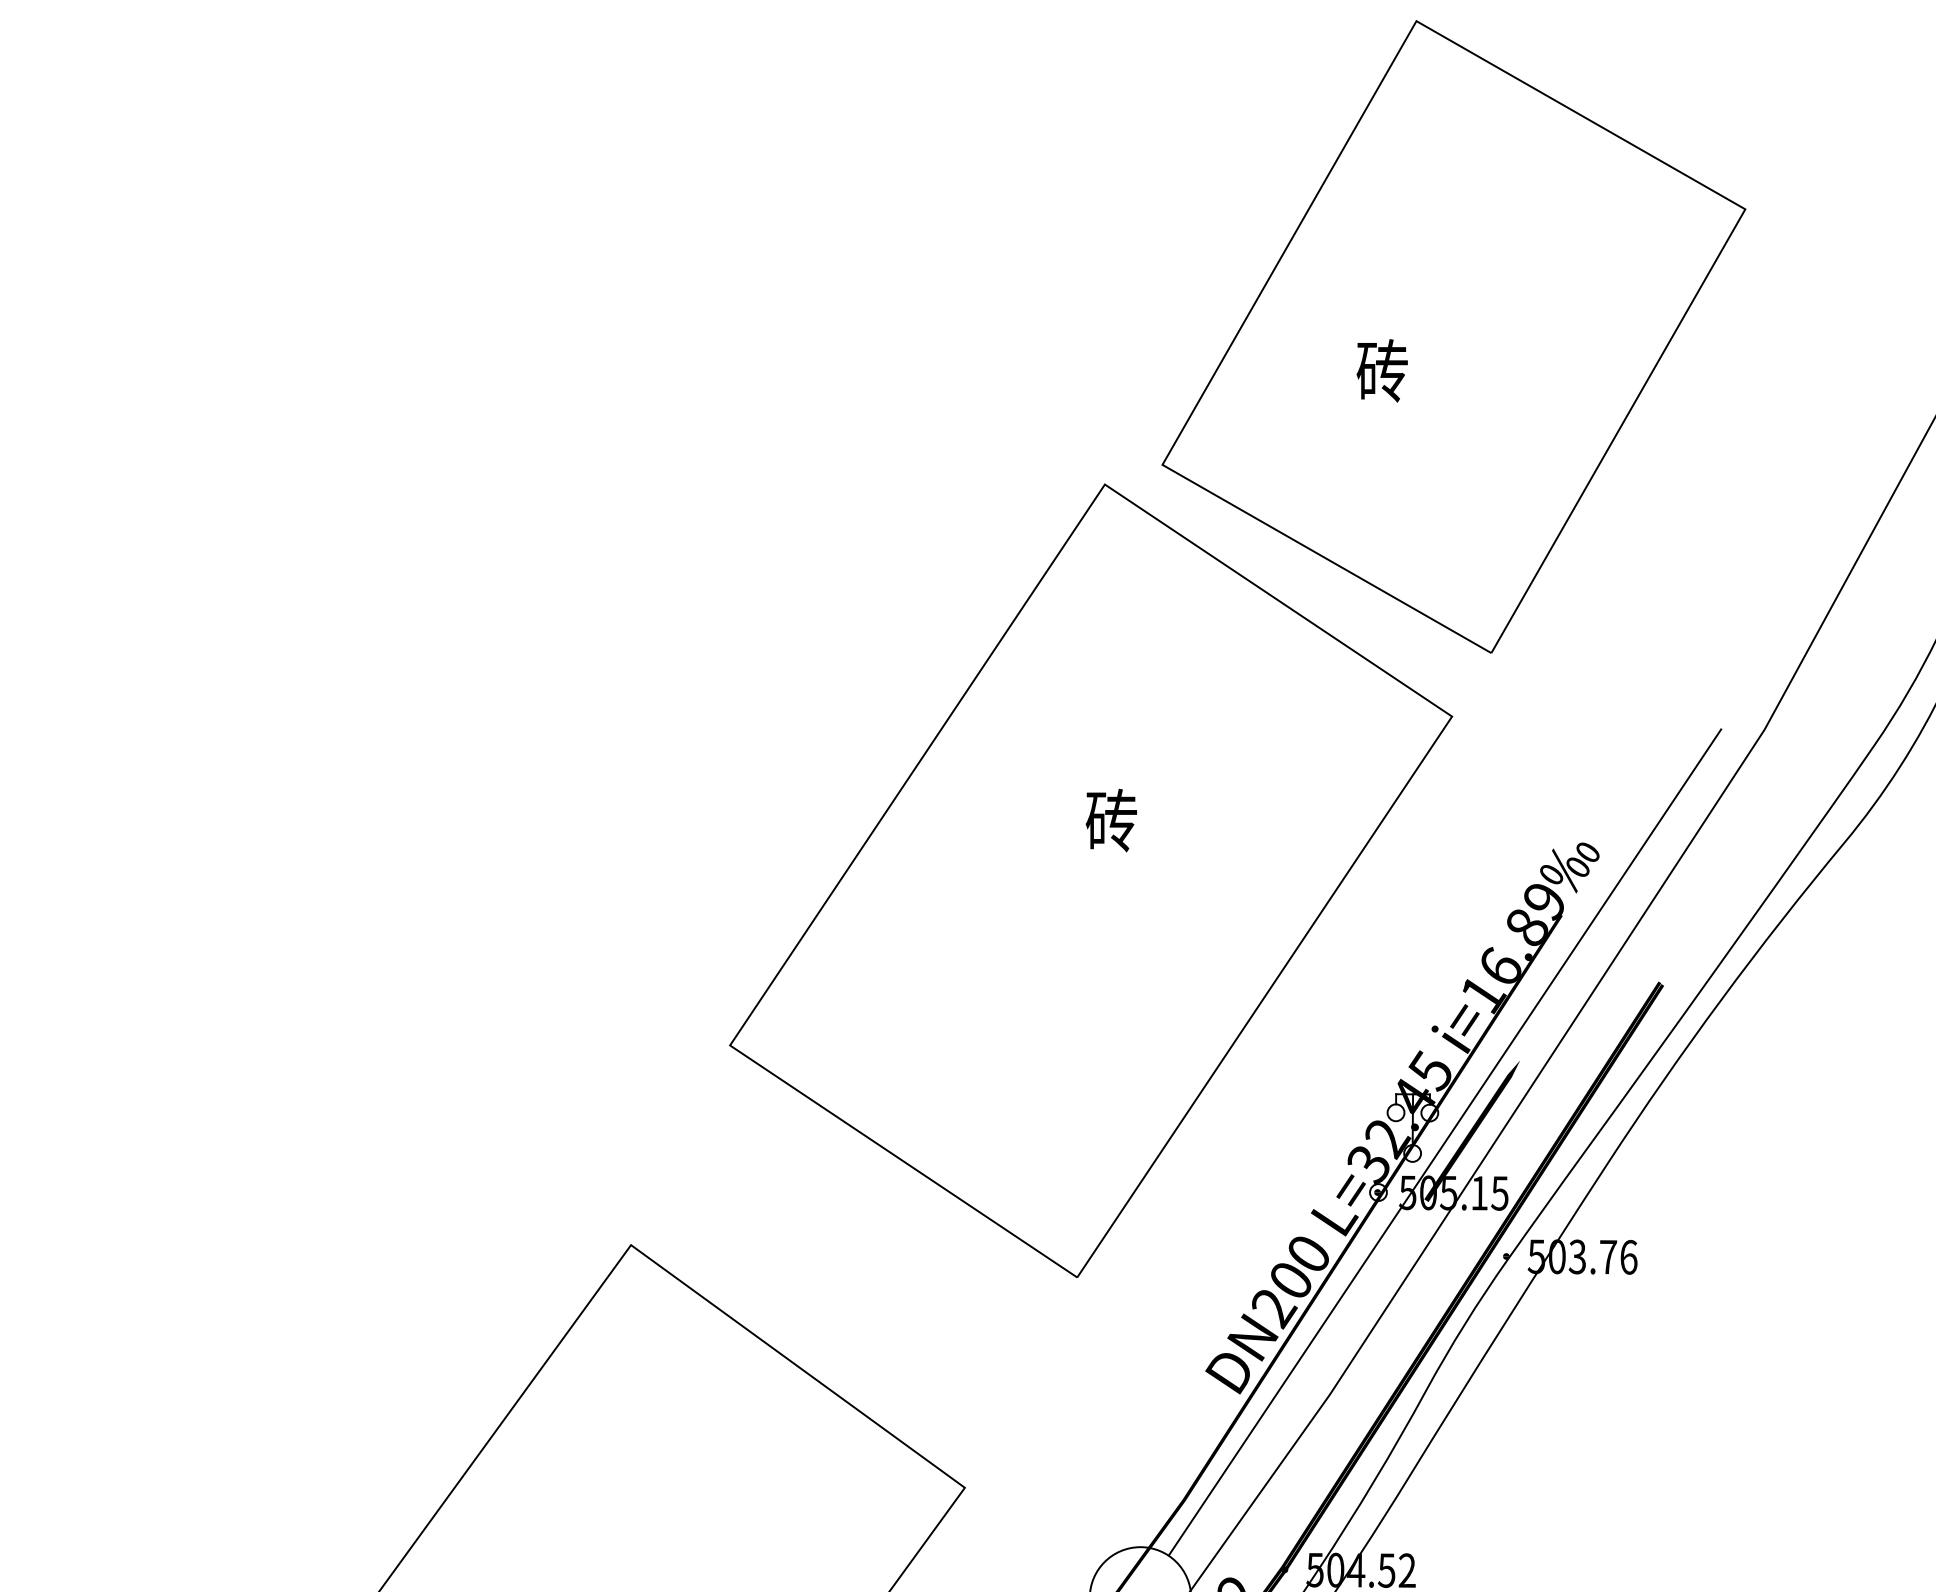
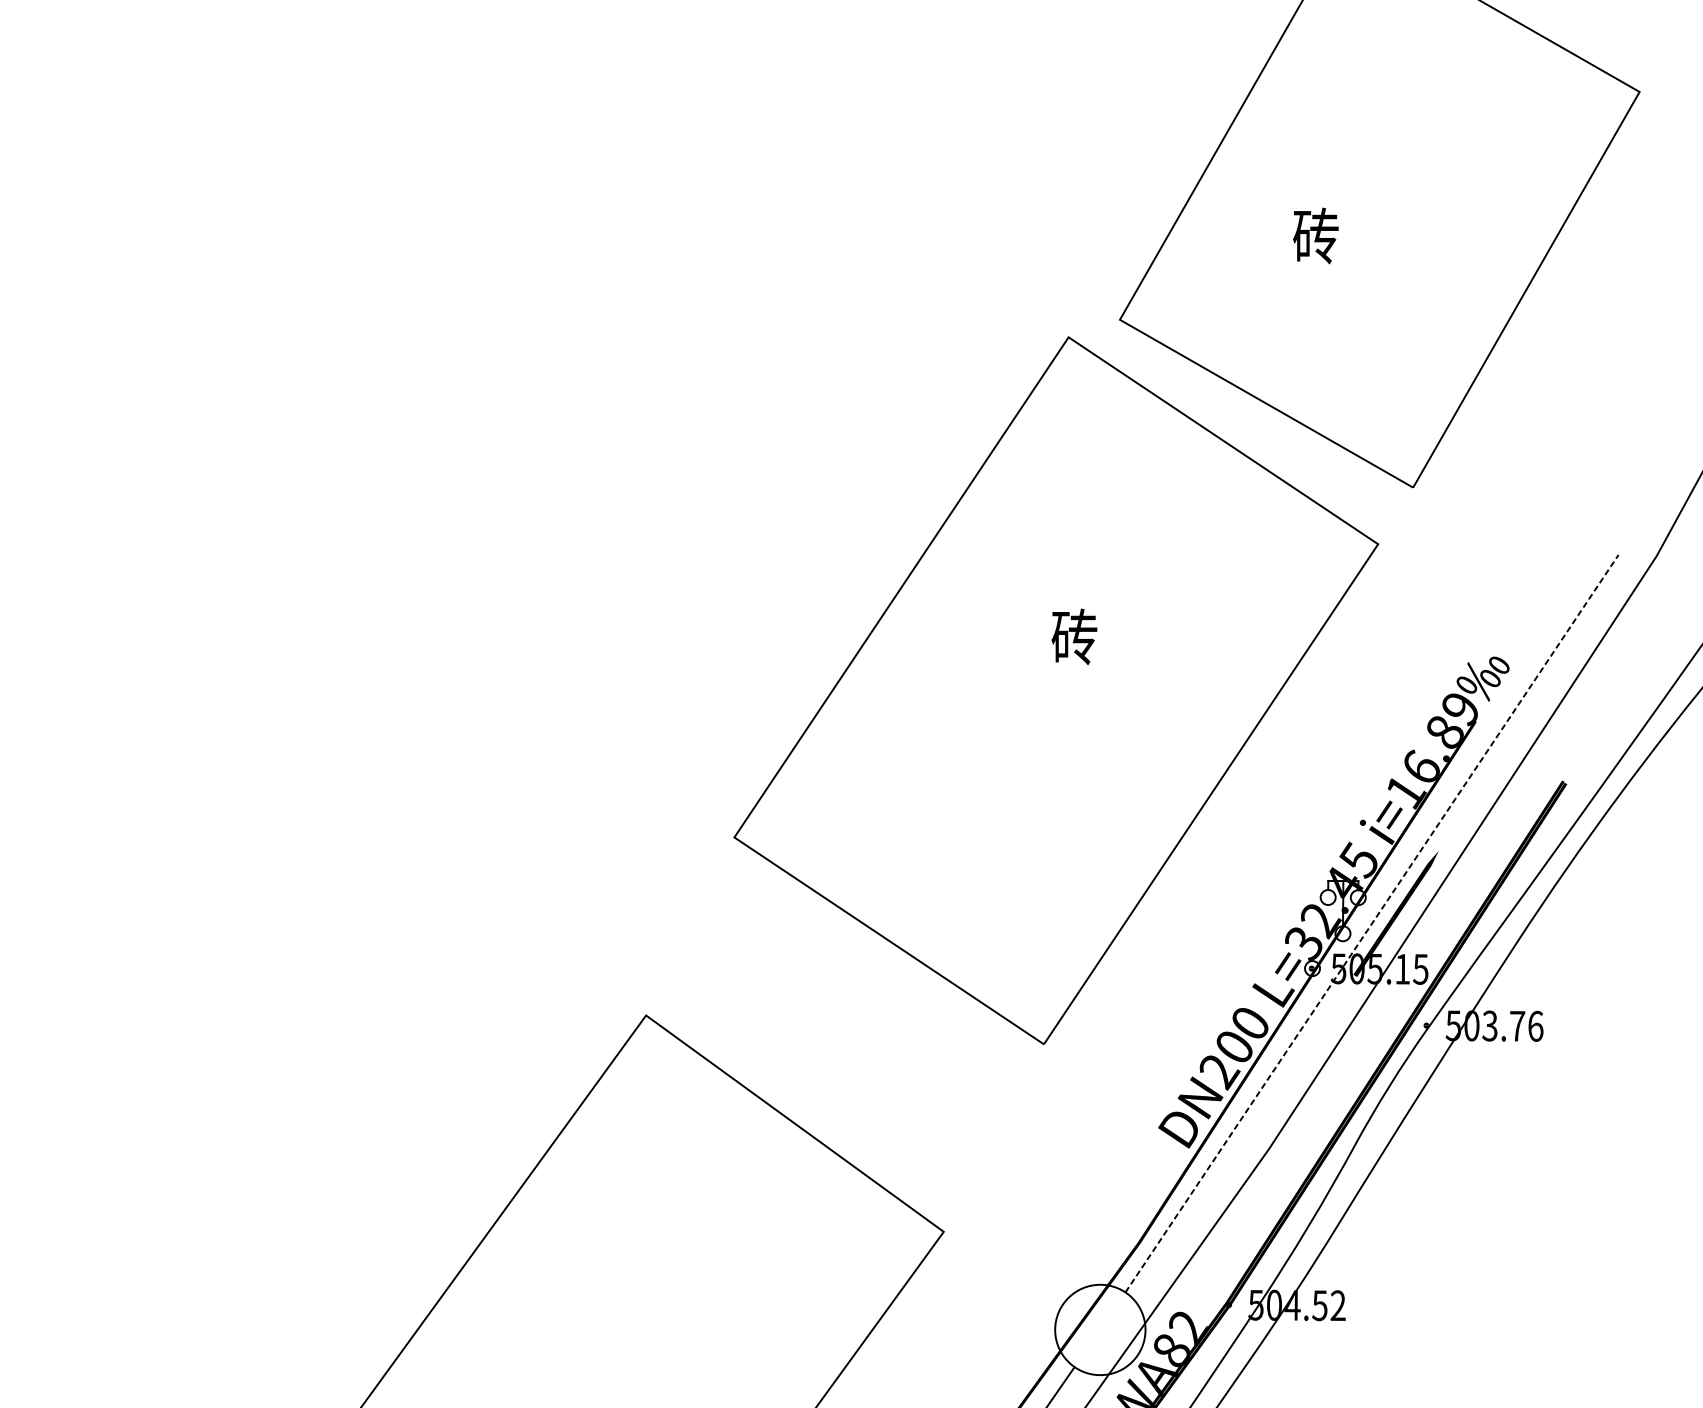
line: (1445, 1141) -> (1372, 923), solid -> dashed

